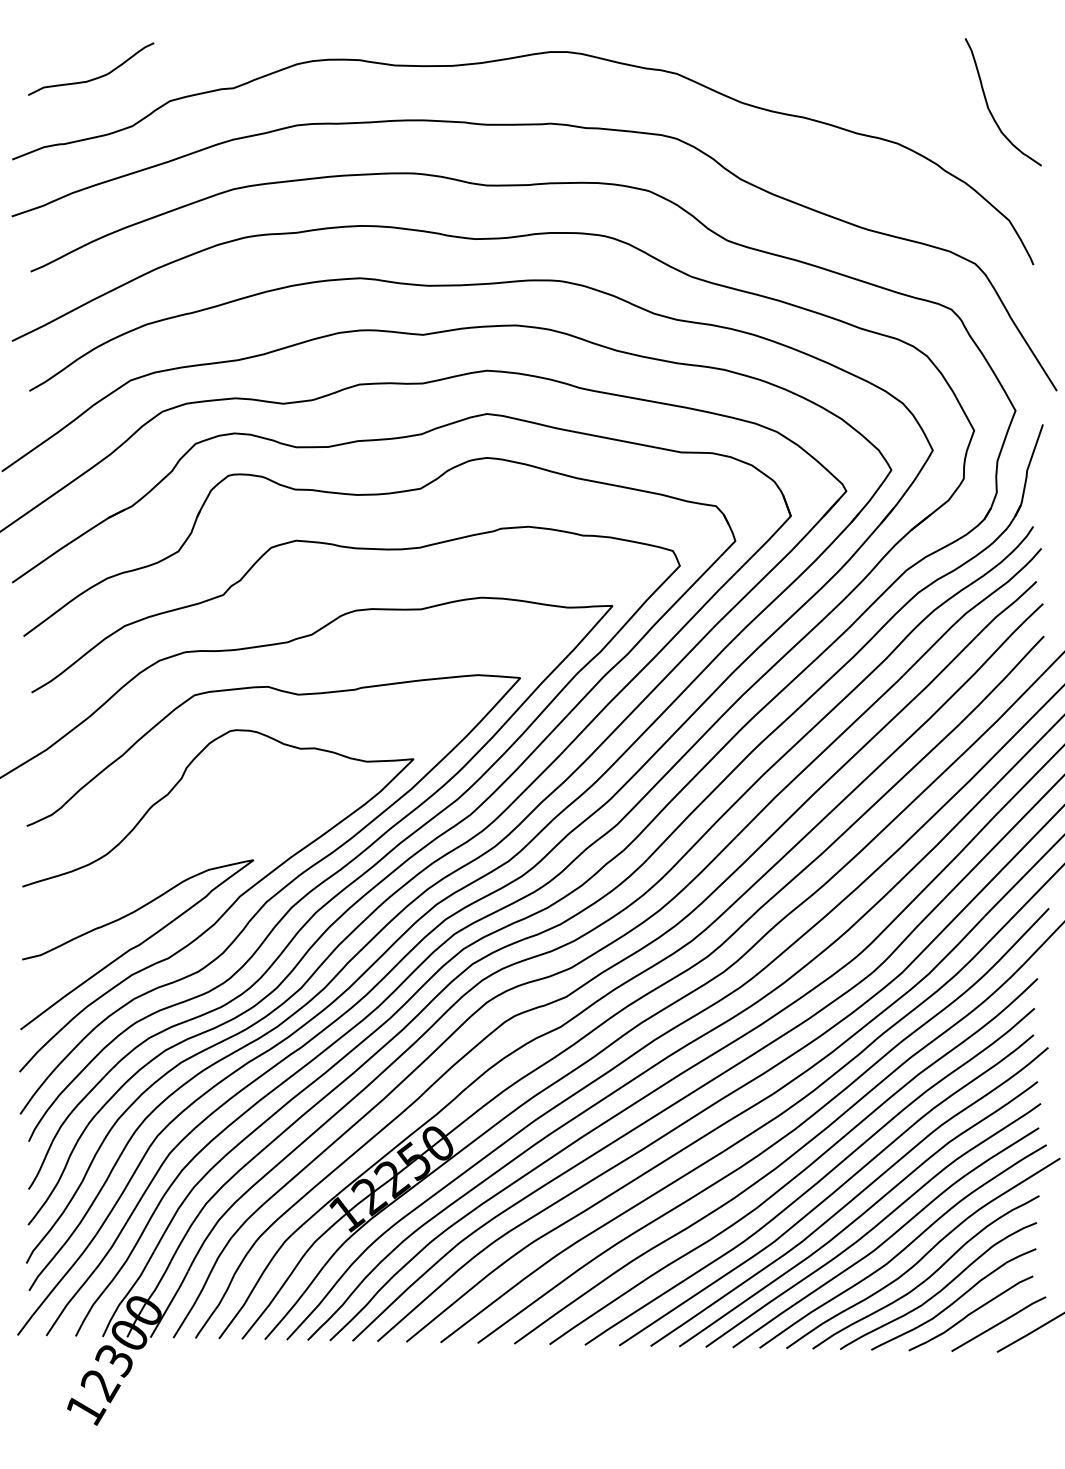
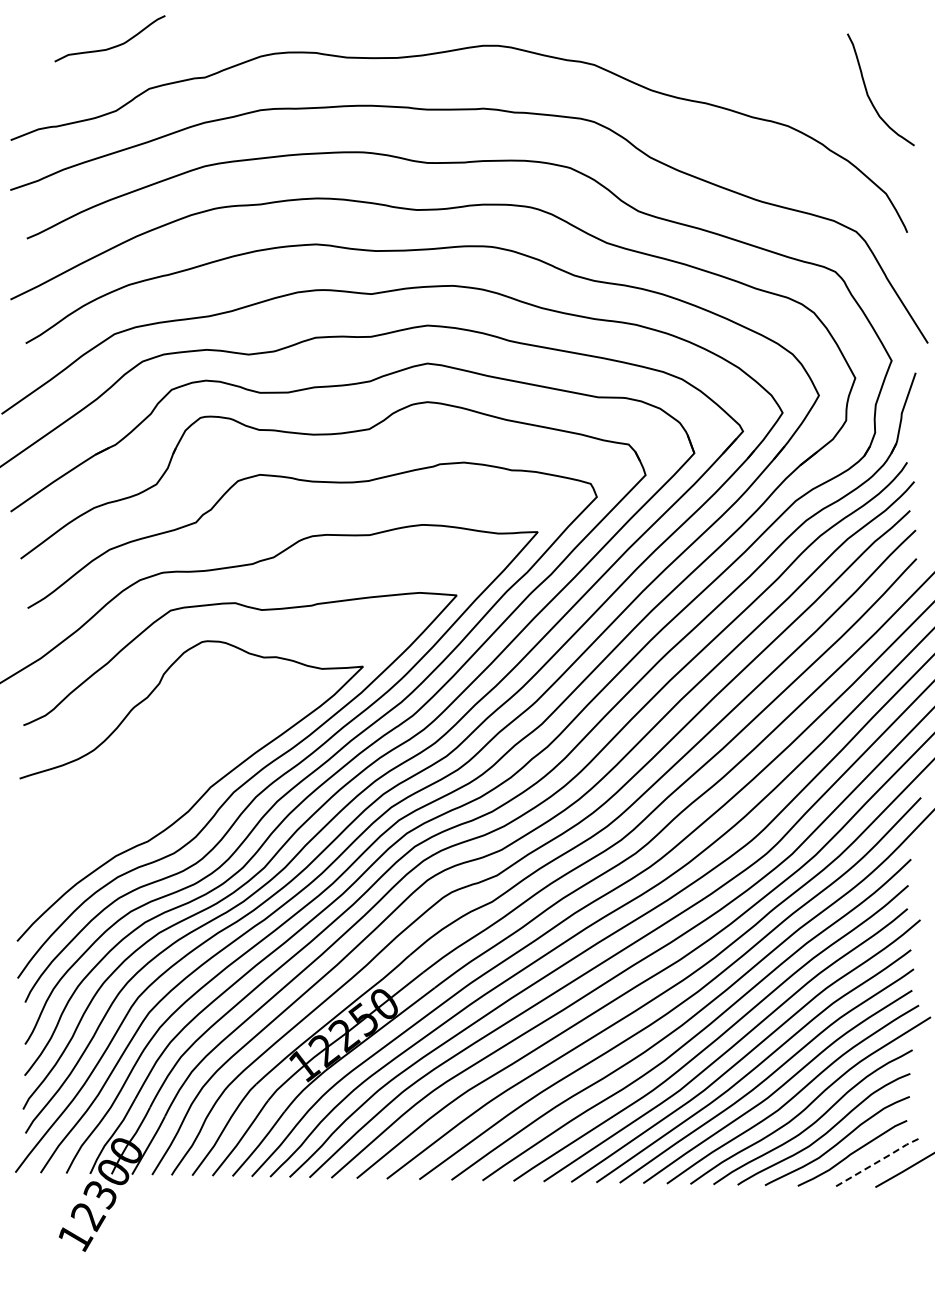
curve: (94, 77) -> (112, 46), moved
curve: (137, 944) -> (120, 829), removed
line: (1000, 1322) -> (878, 1161), solid -> dashed

